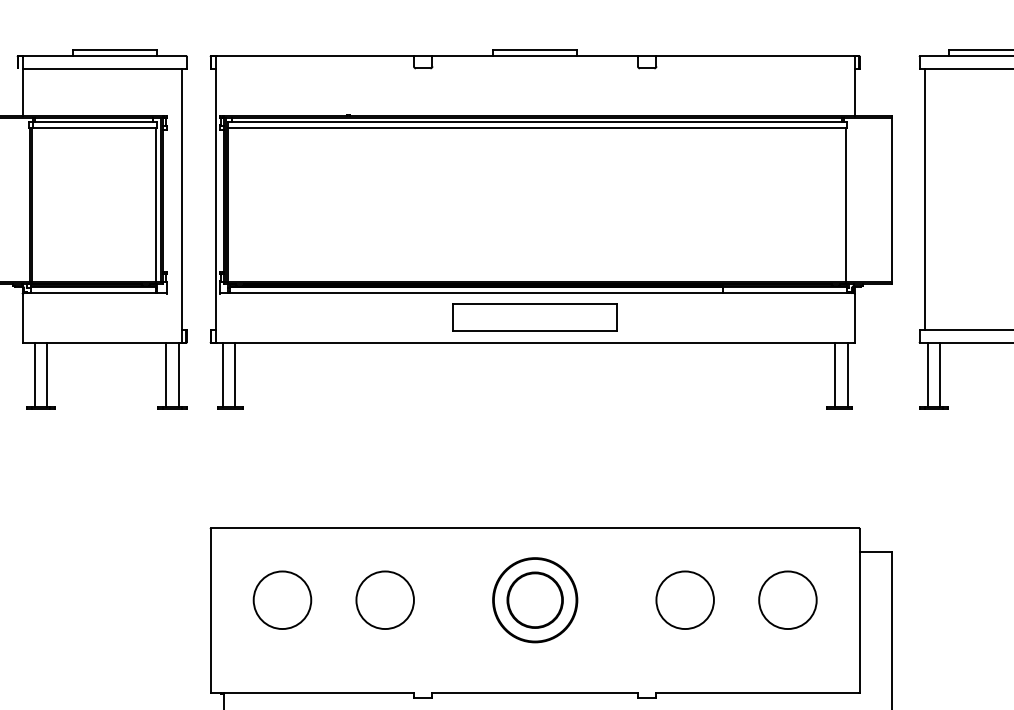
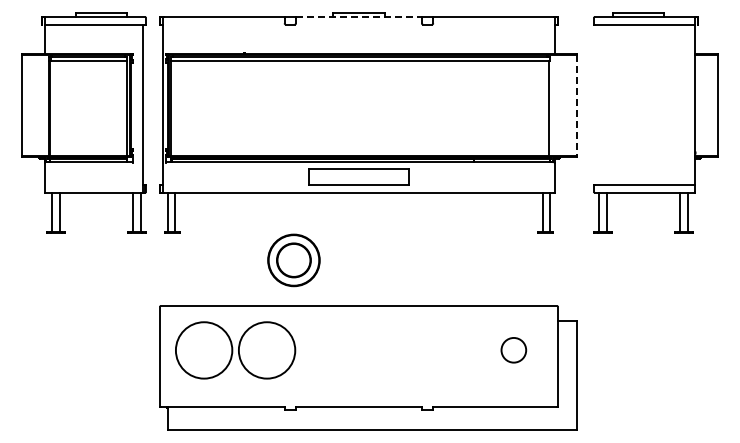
line: (534, 56) -> (358, 17), solid -> dashed
line: (924, 198) -> (597, 104), removed
line: (891, 200) -> (577, 105), solid -> dashed
circle: (684, 598) -> (450, 349), removed
circle: (787, 598) -> (513, 349), size x0.7
circle: (281, 600) -> (203, 350), size x1.6
circle: (384, 600) -> (266, 350), size x1.6
part: (534, 600) -> (293, 260), moved

